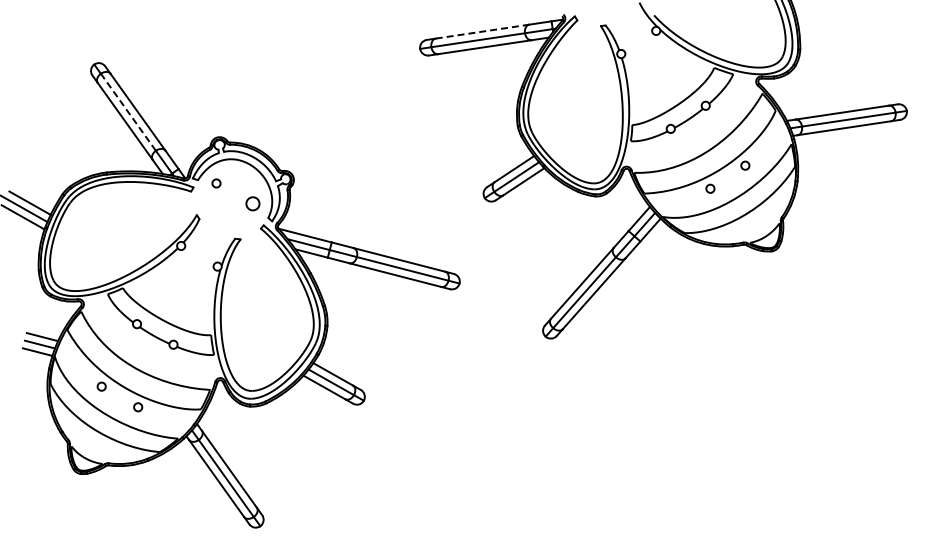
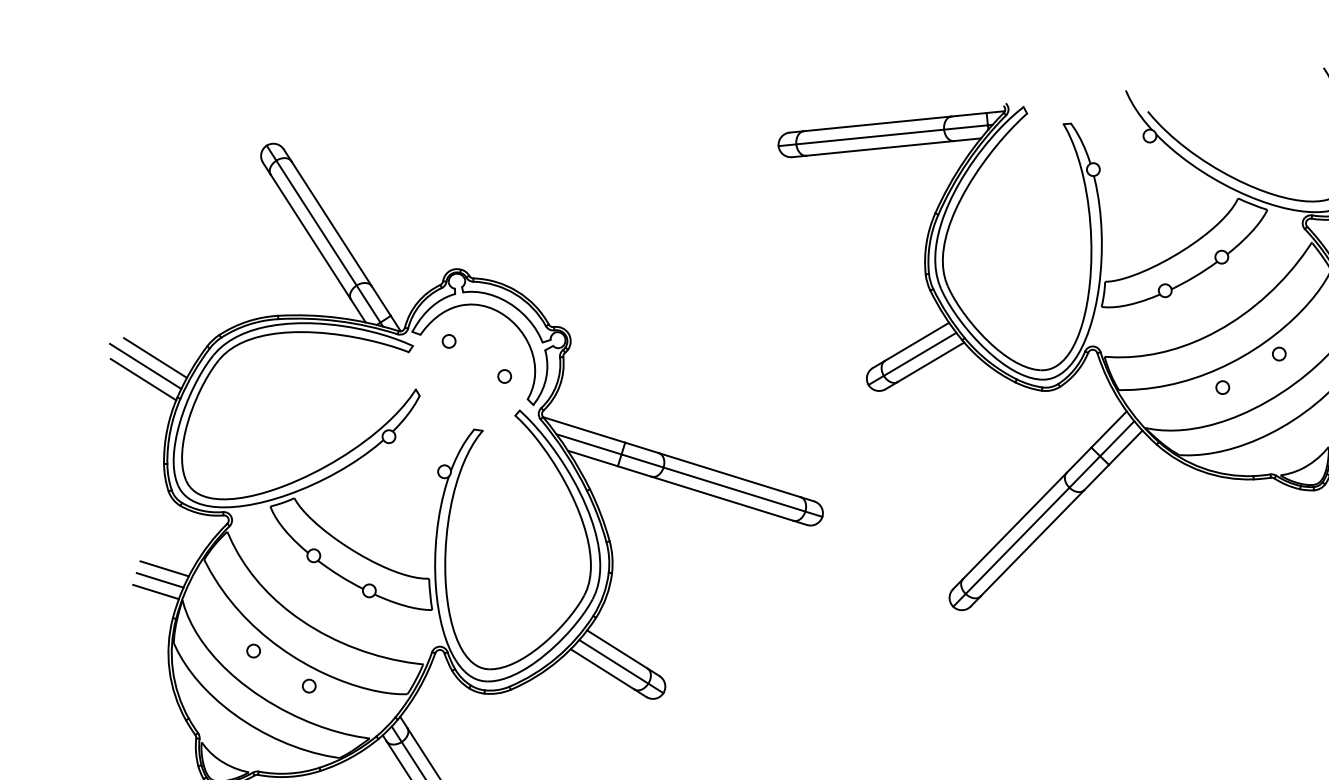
line: (483, 31) -> (879, 123), dashed -> solid
line: (128, 111) -> (316, 221), dashed -> solid
circle: (252, 204) -> (503, 377), size x0.62

